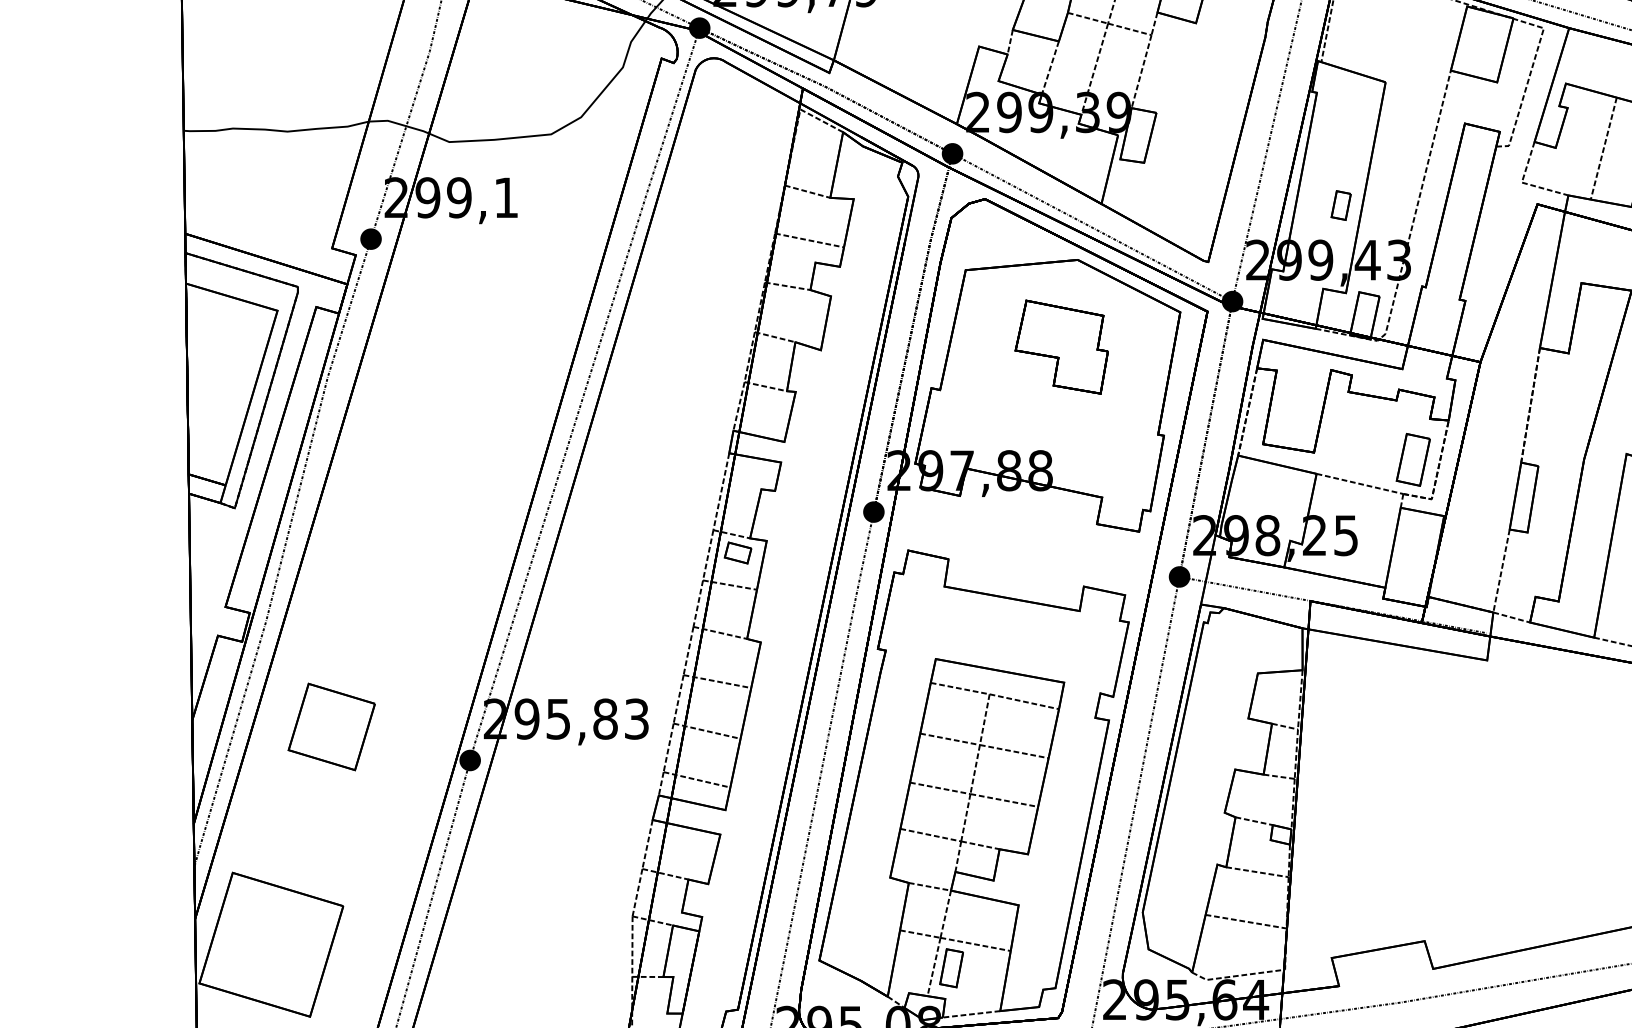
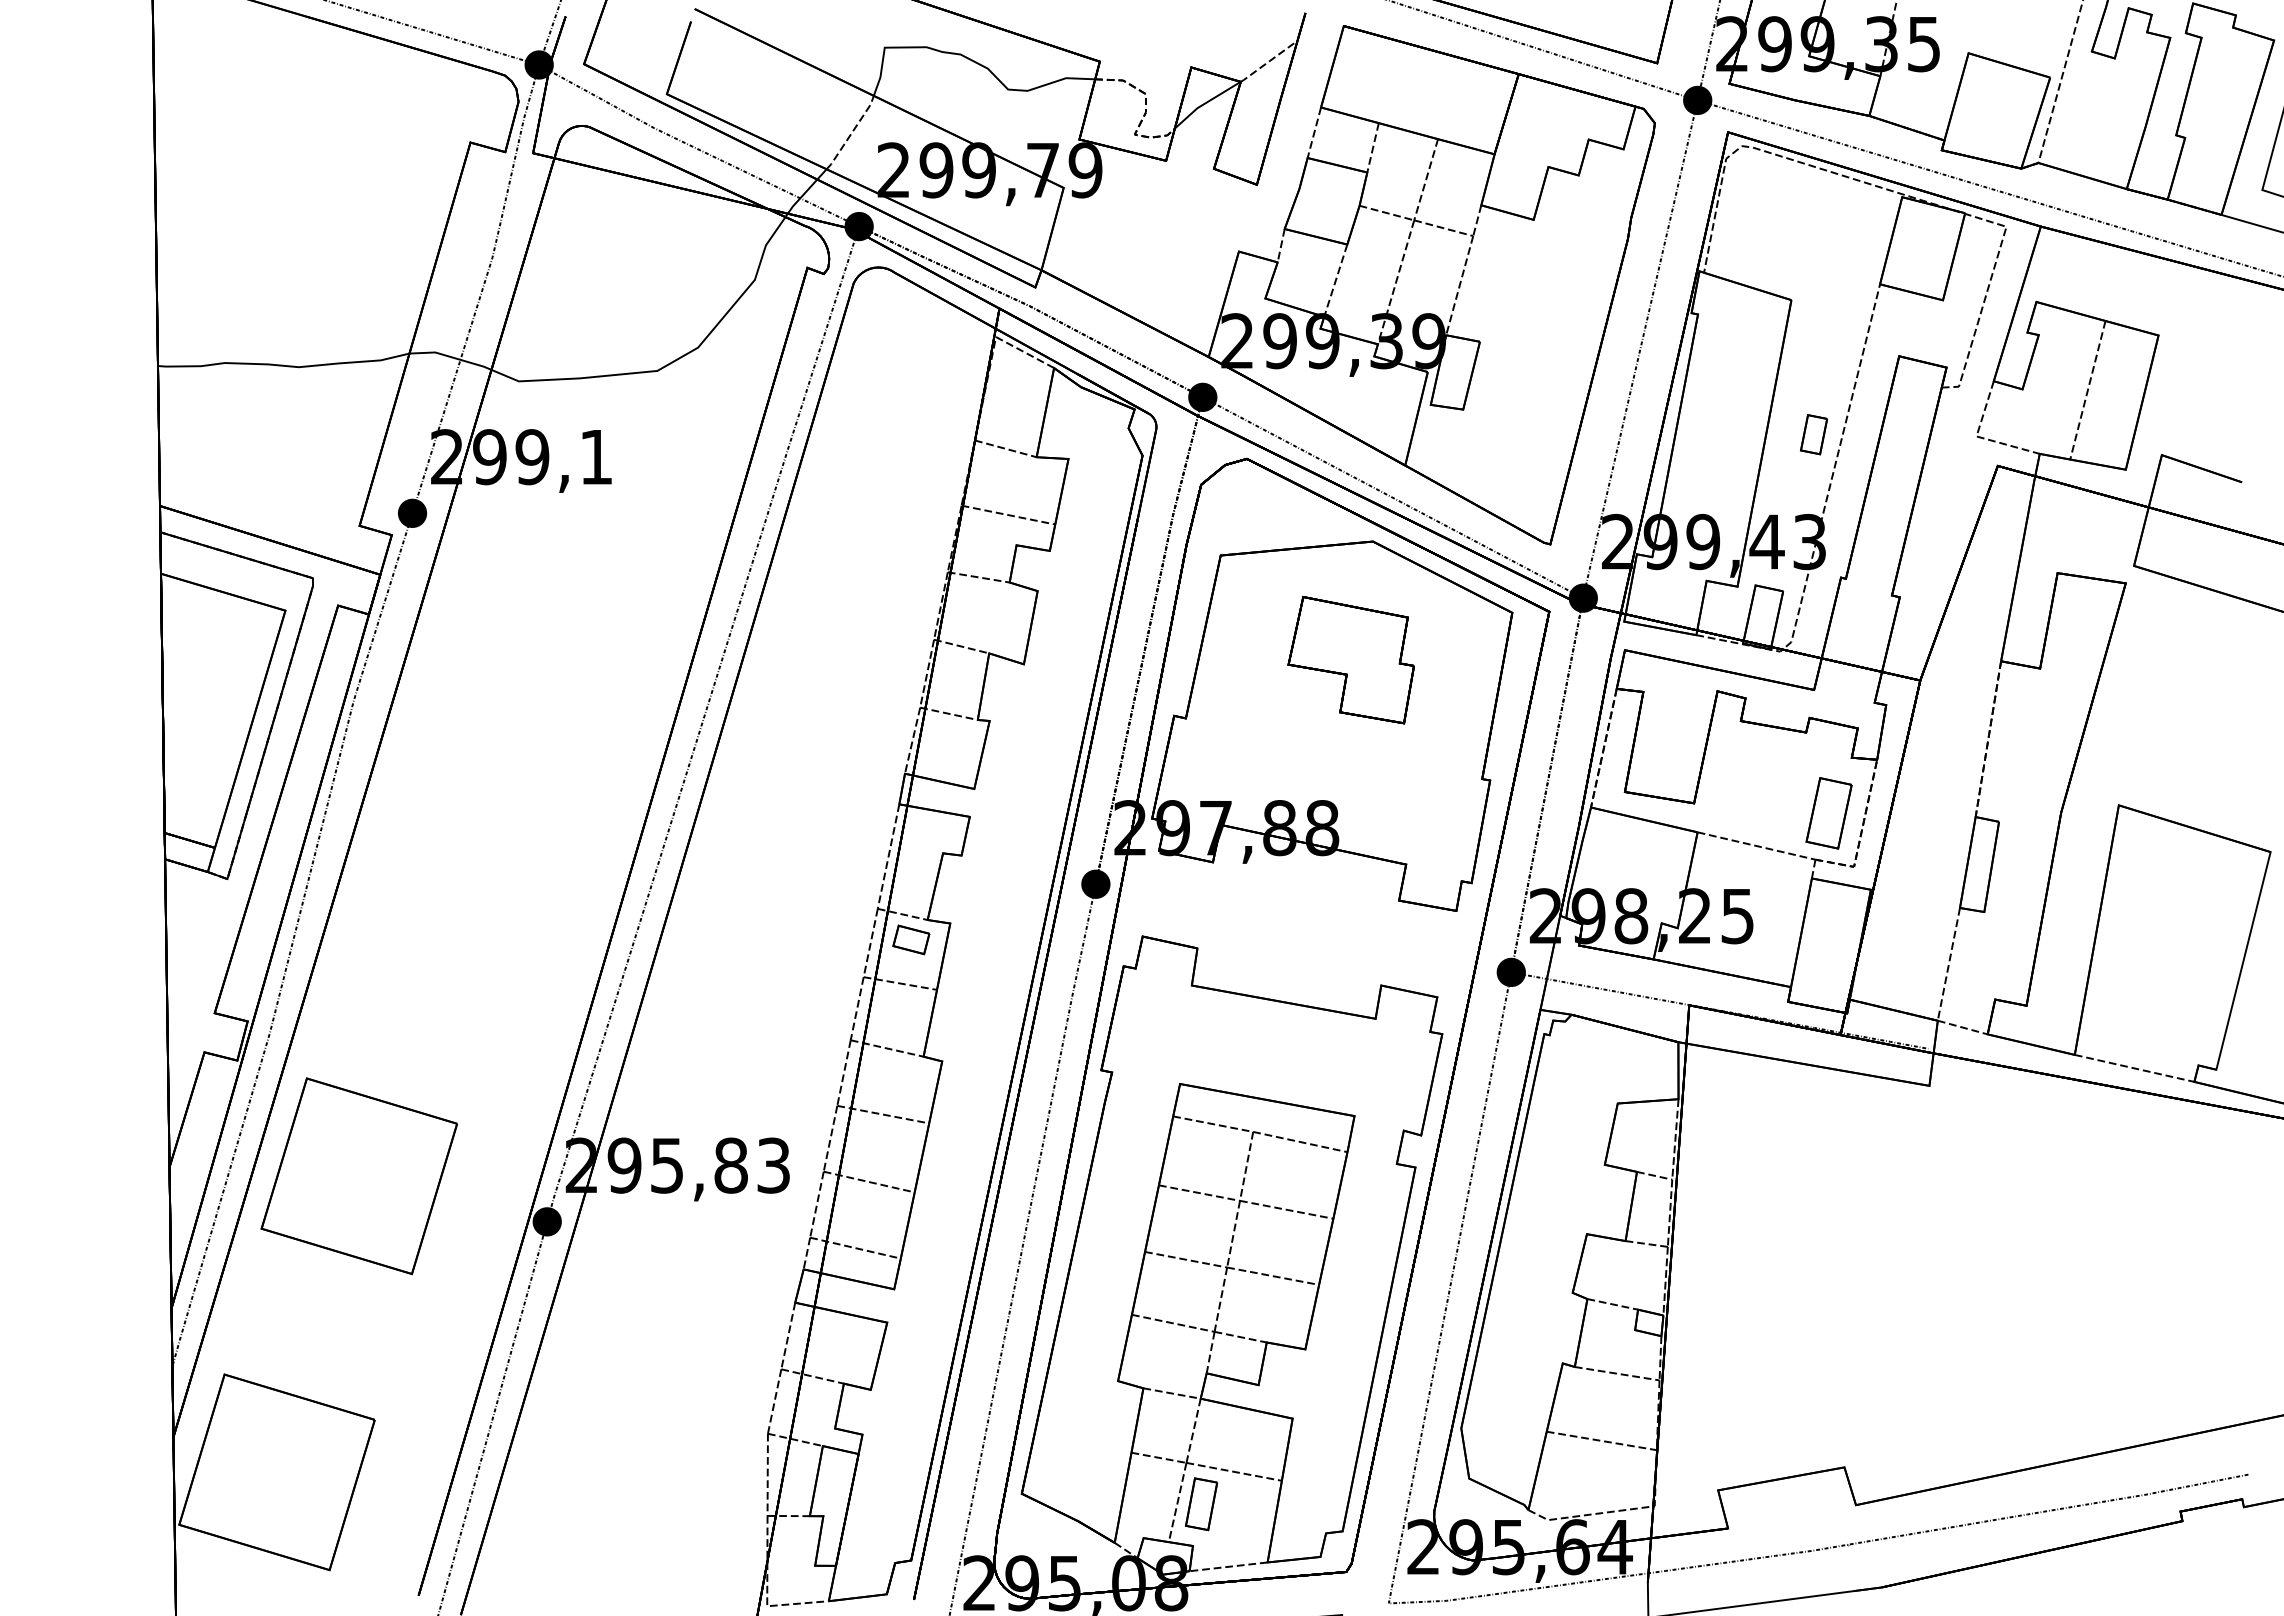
part: (1340, 205) -> (1813, 434), moved
part: (331, 727) -> (358, 1176), size x1.67

